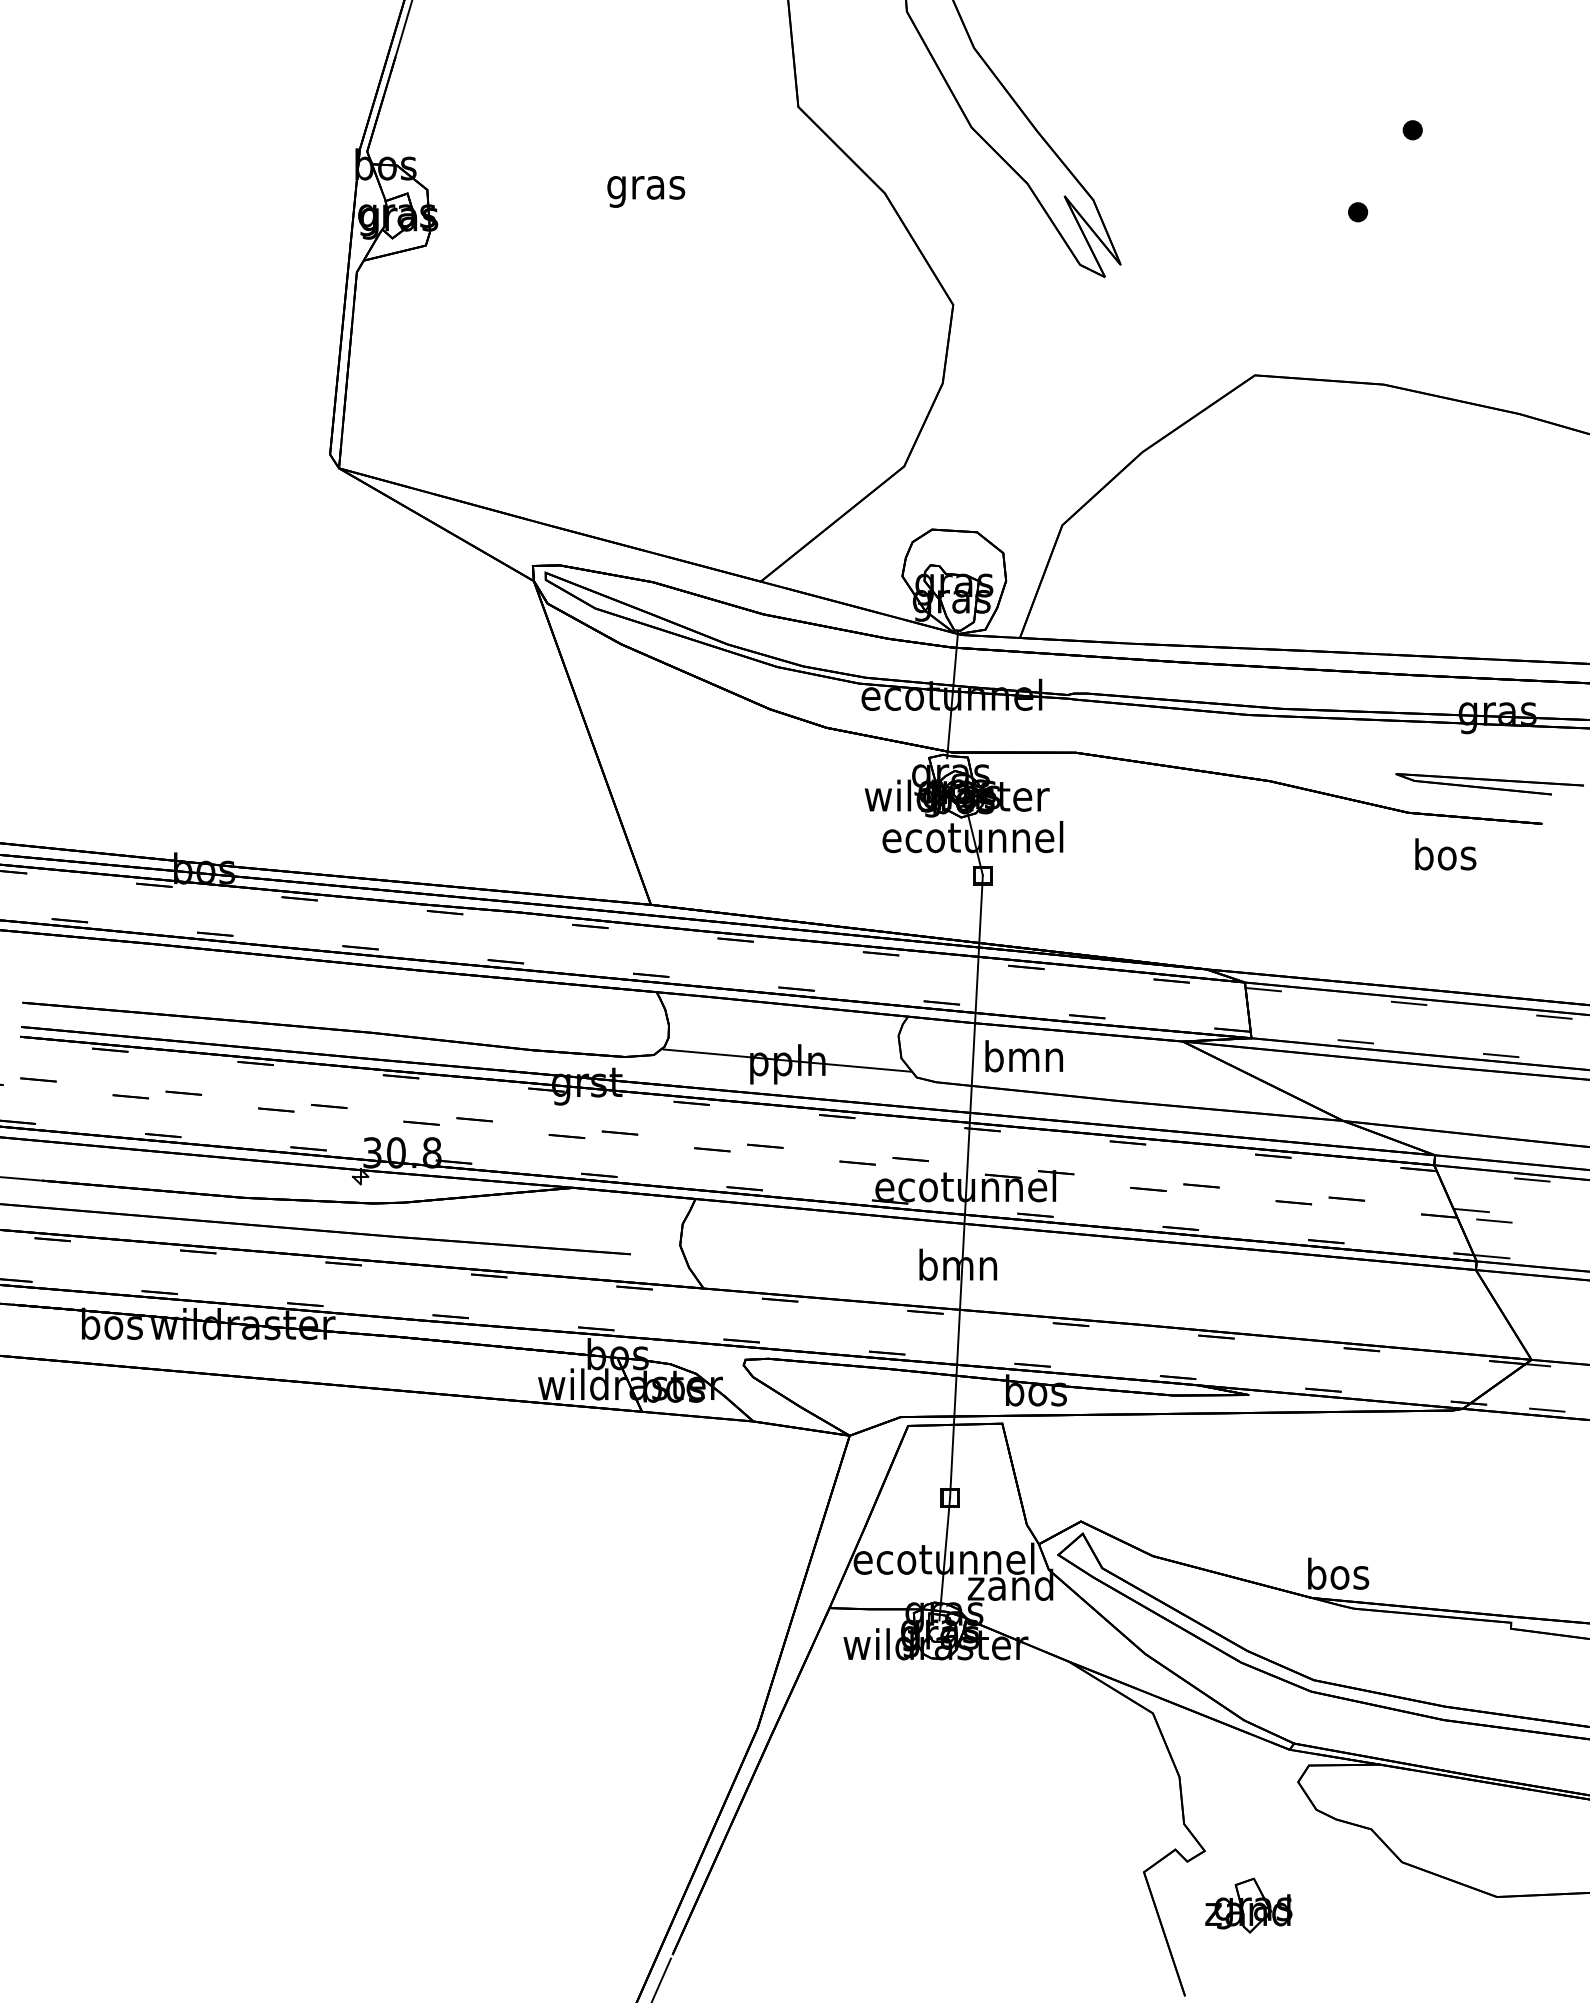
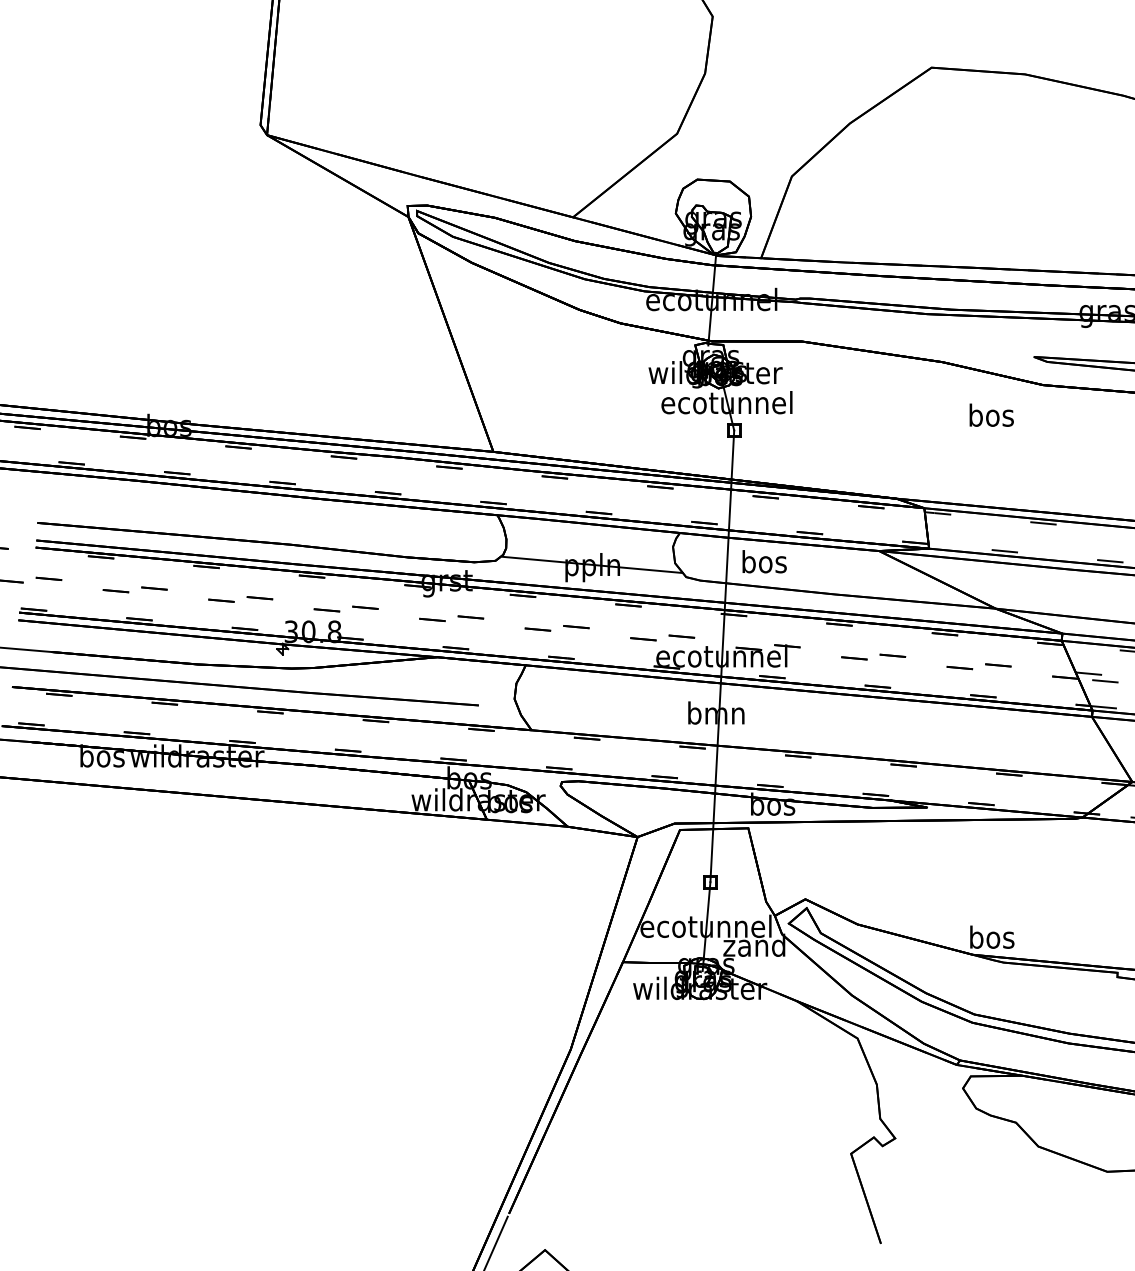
text: (1445, 854) -> (991, 415), moved
text: (1023, 1056) -> (763, 561), bmn -> bos
part: (1248, 1905) -> (926, 1177), removed

